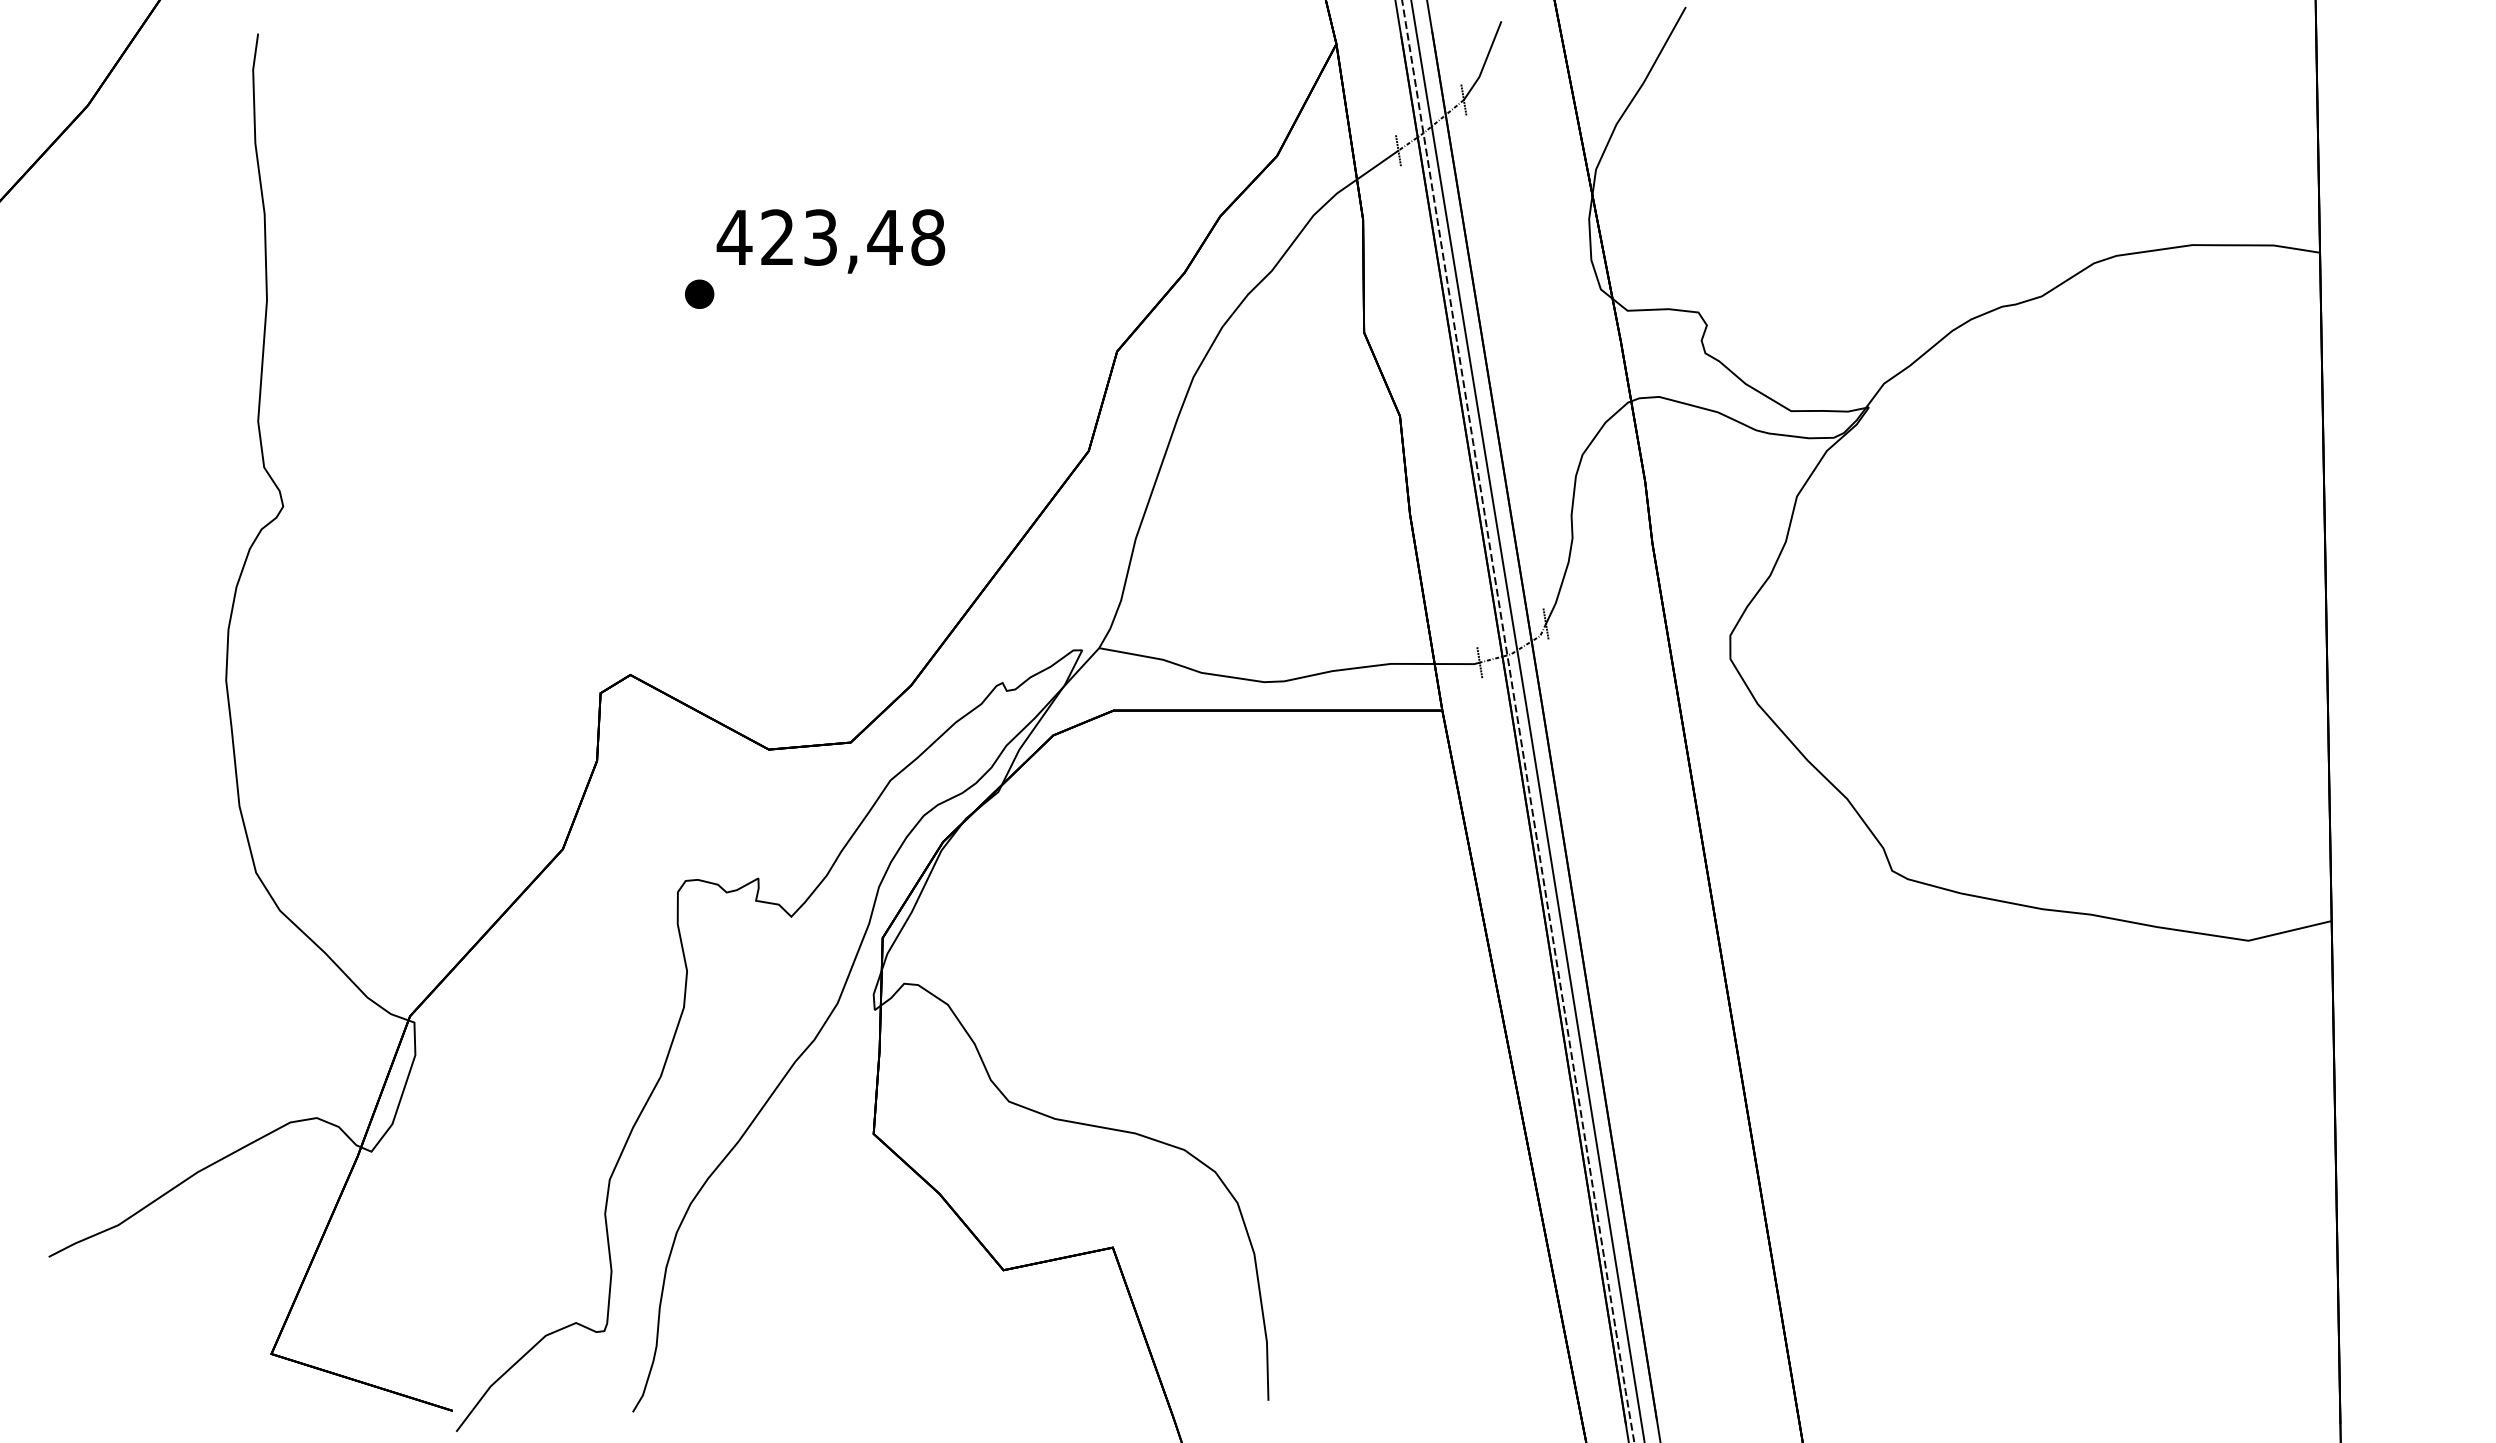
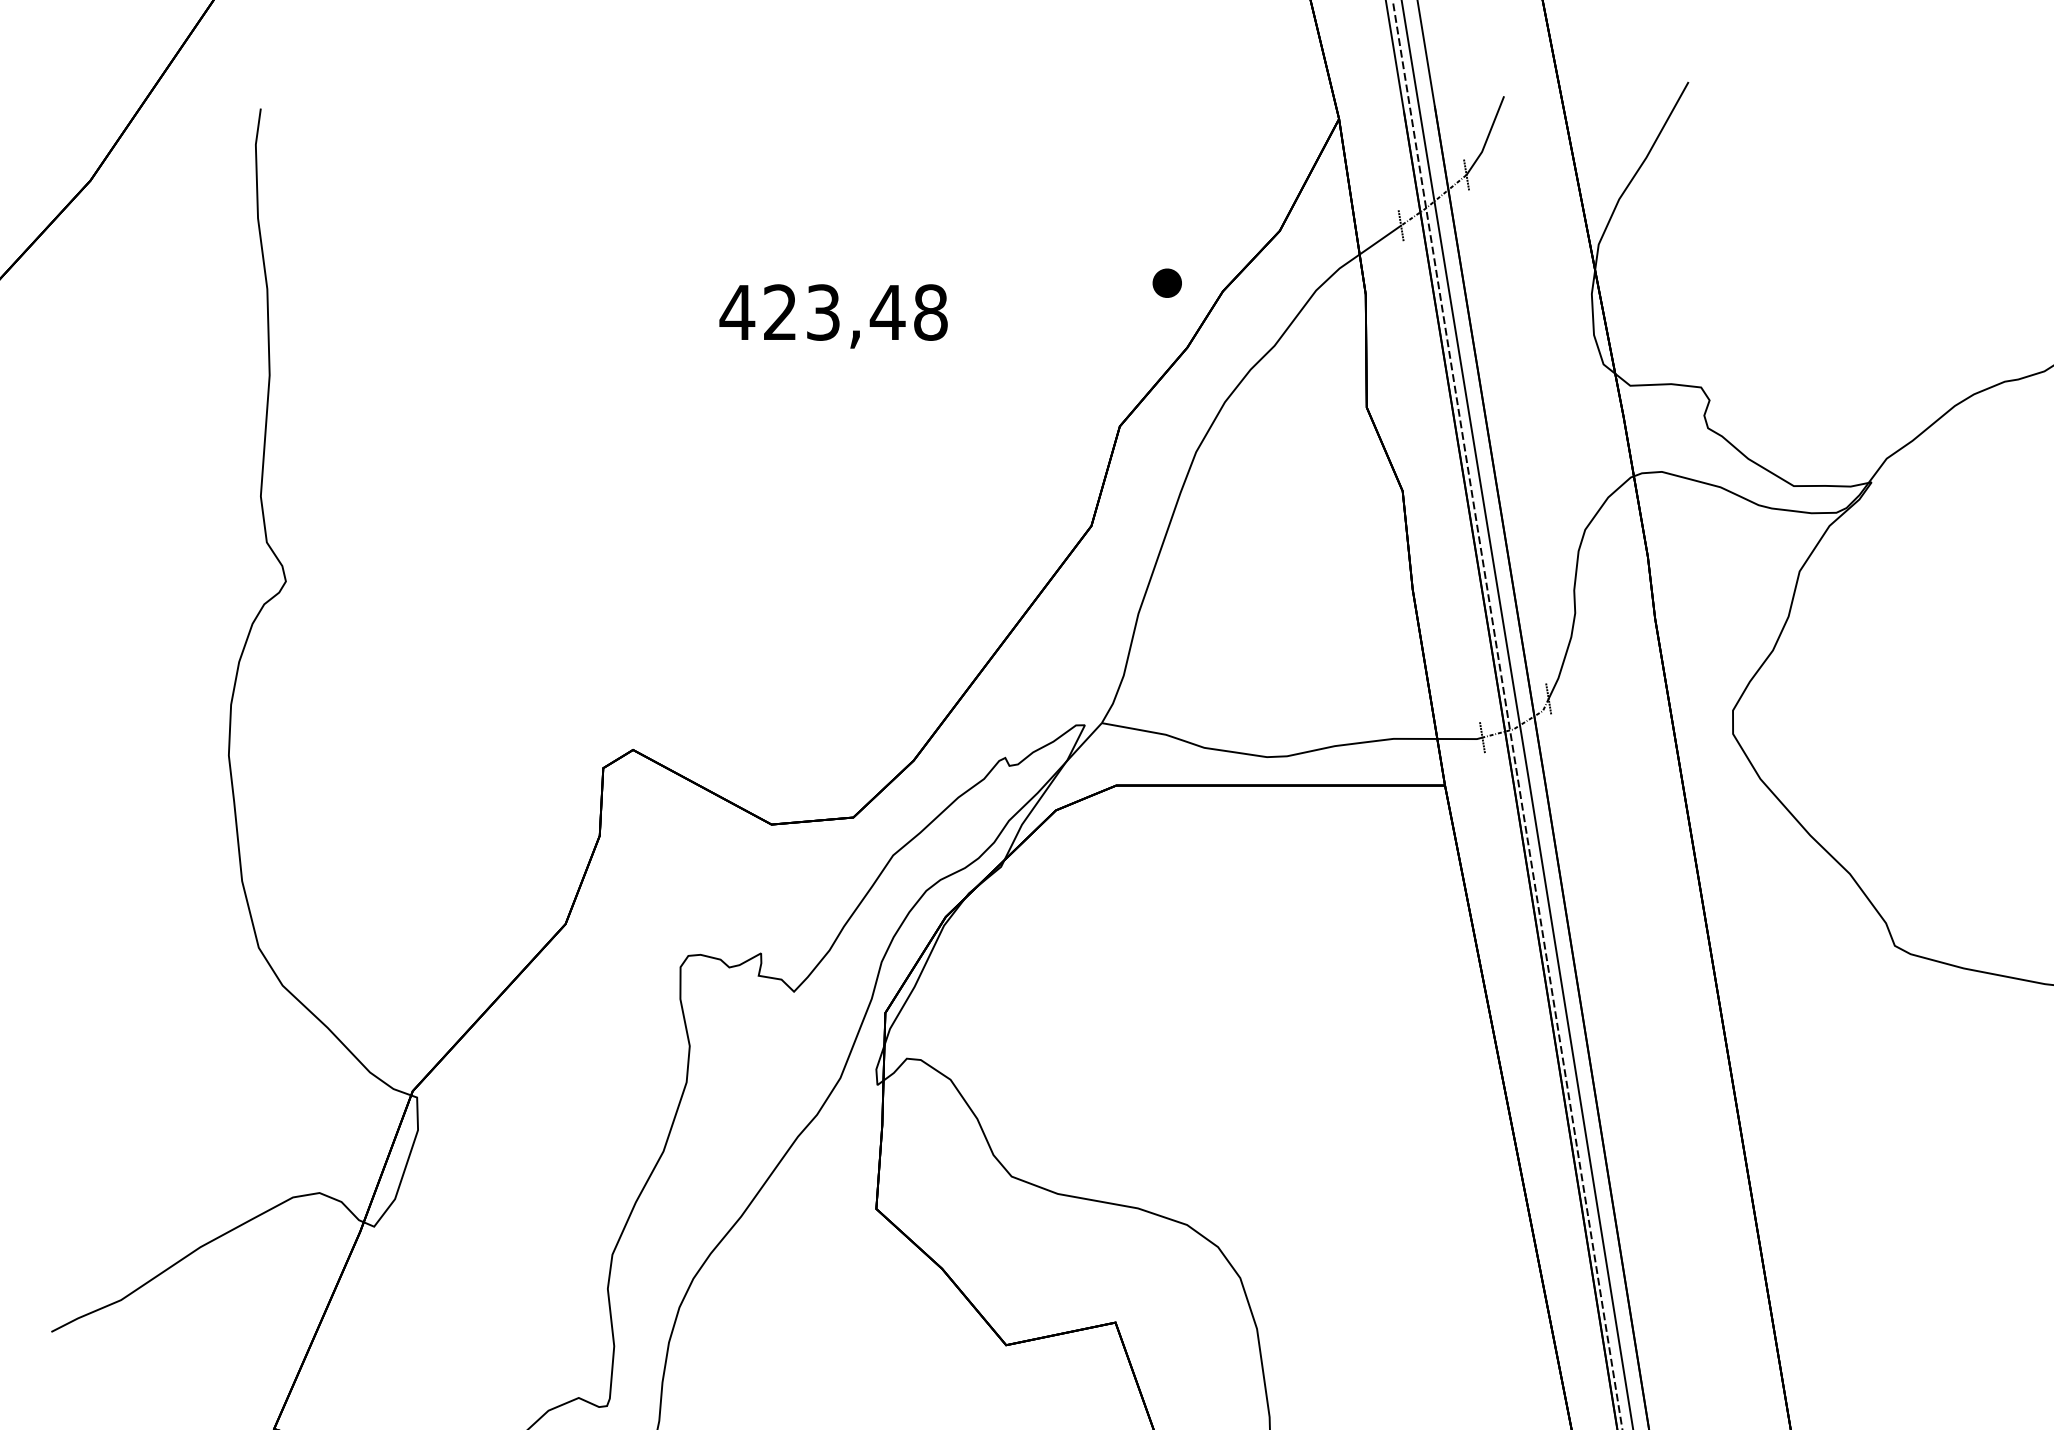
part: (699, 293) -> (1167, 282), moved

